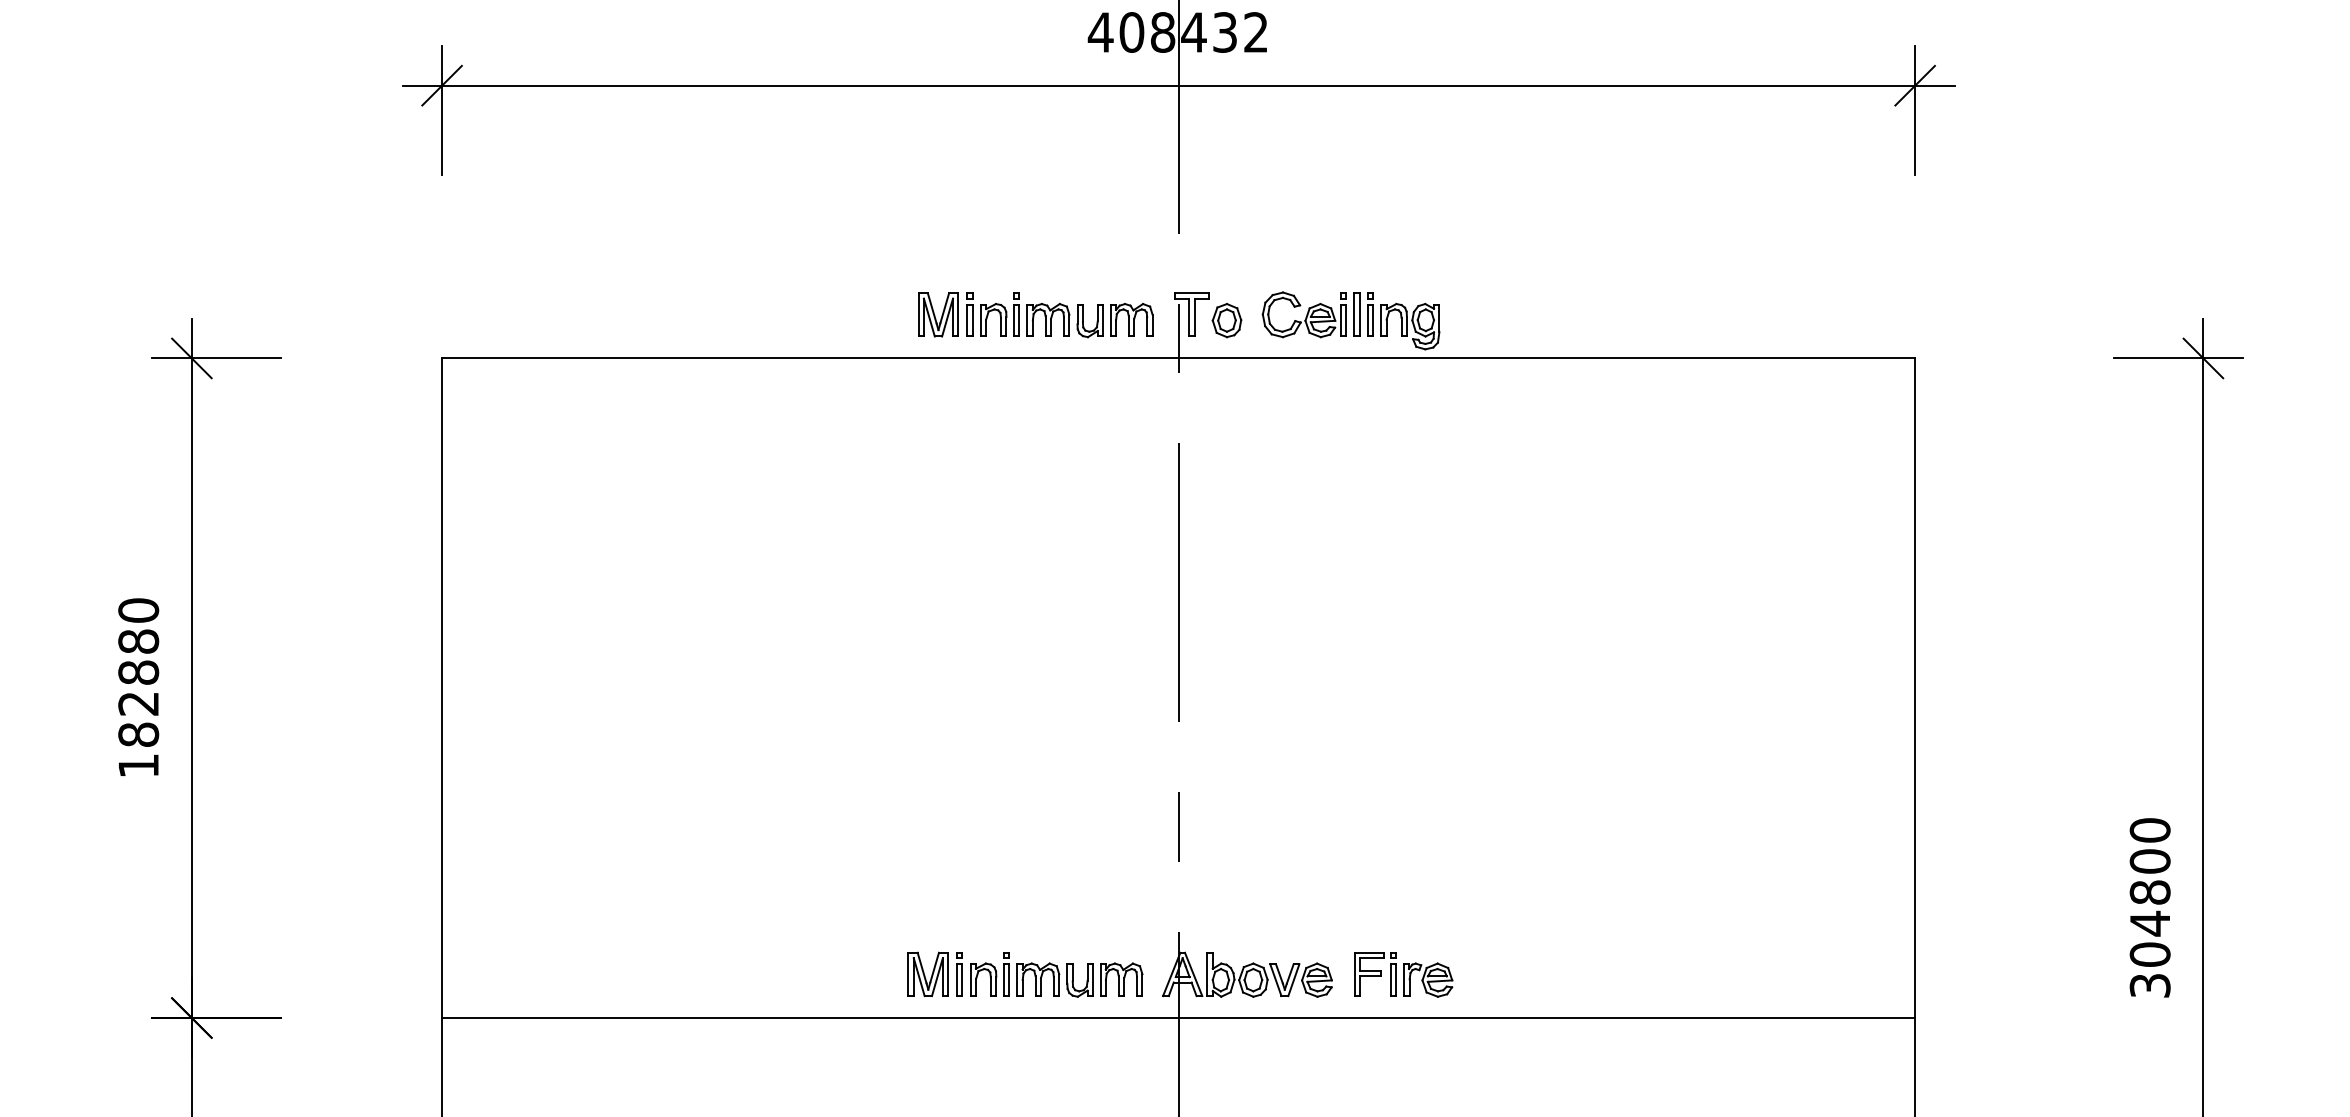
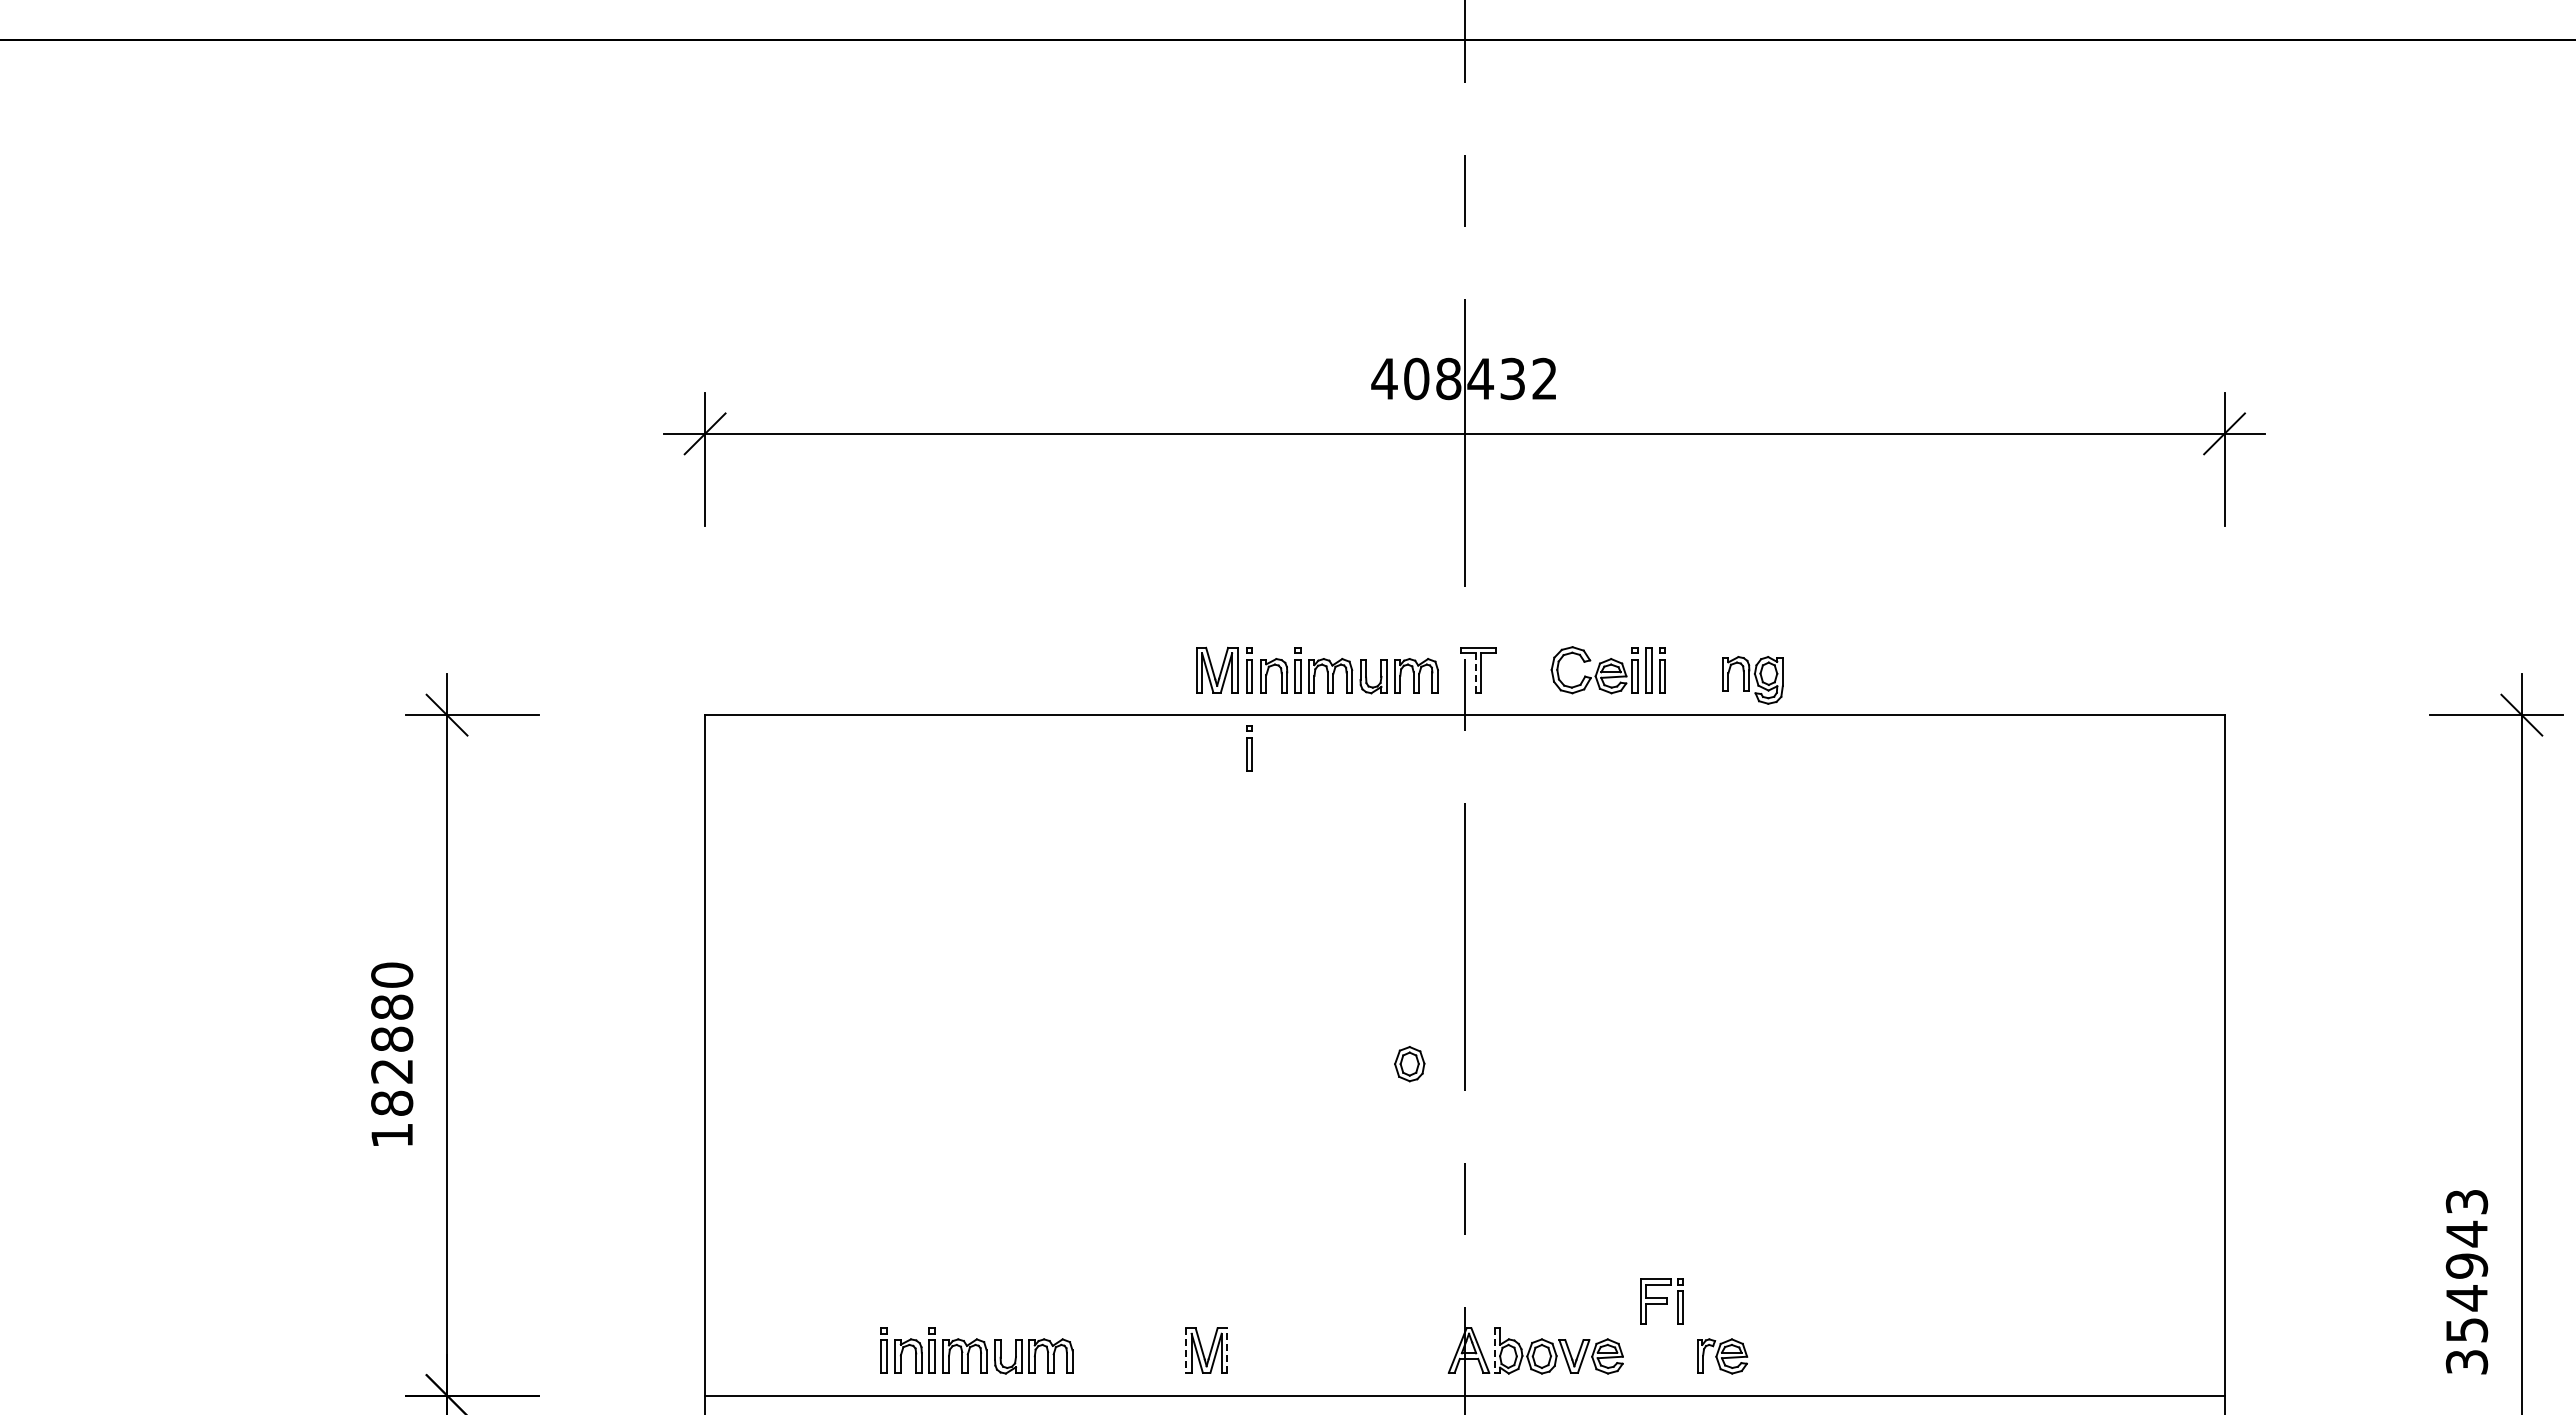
line: (1188, 318) -> (1475, 673), solid -> dashed
part: (1226, 320) -> (1409, 1064), moved
part: (1410, 326) -> (1752, 680), moved
part: (969, 390) -> (1249, 748), added
text: (2149, 891) -> (2466, 1265), 304800 -> 354943
line: (948, 974) -> (1227, 1350), solid -> dashed
part: (1049, 974) -> (976, 1350), moved
part: (1375, 974) -> (1661, 1301), moved
line: (908, 975) -> (1186, 1351), solid -> dashed
line: (1207, 975) -> (1494, 1351), solid -> dashed

